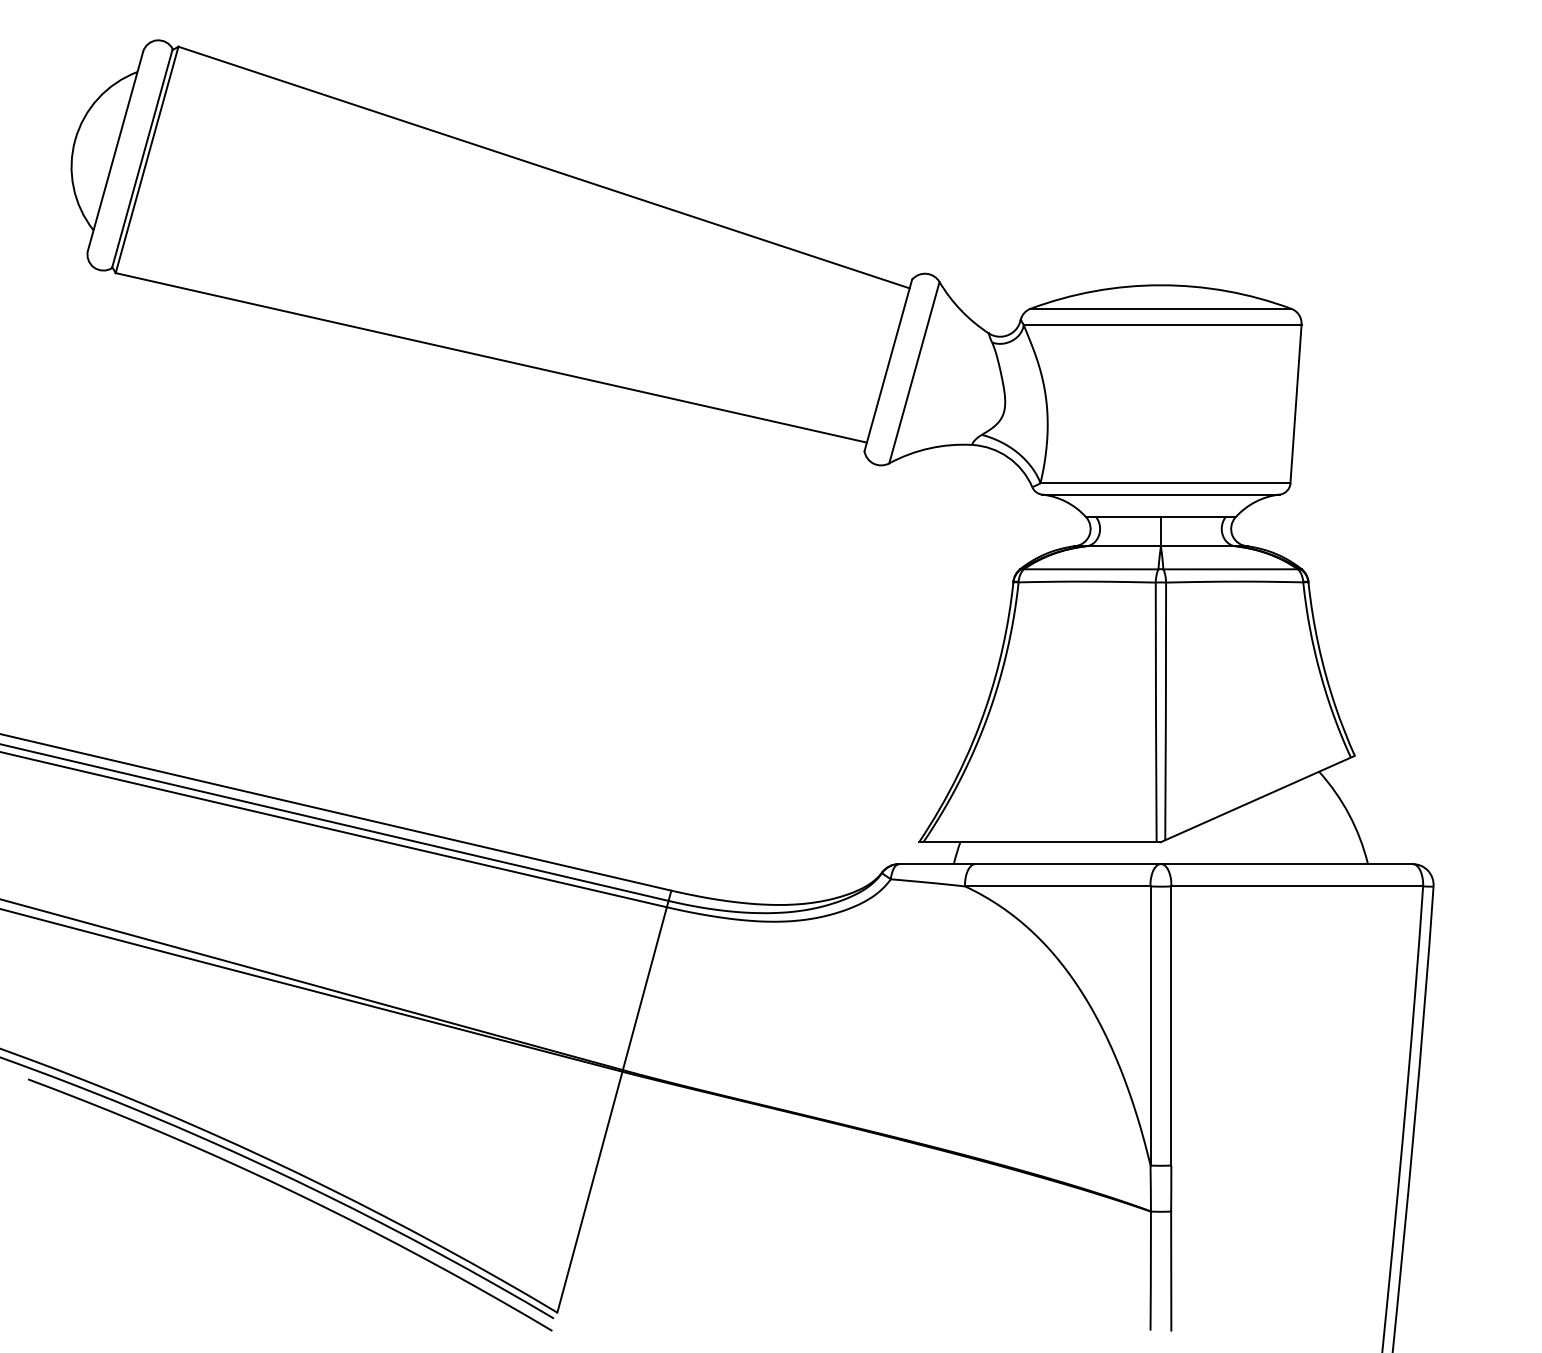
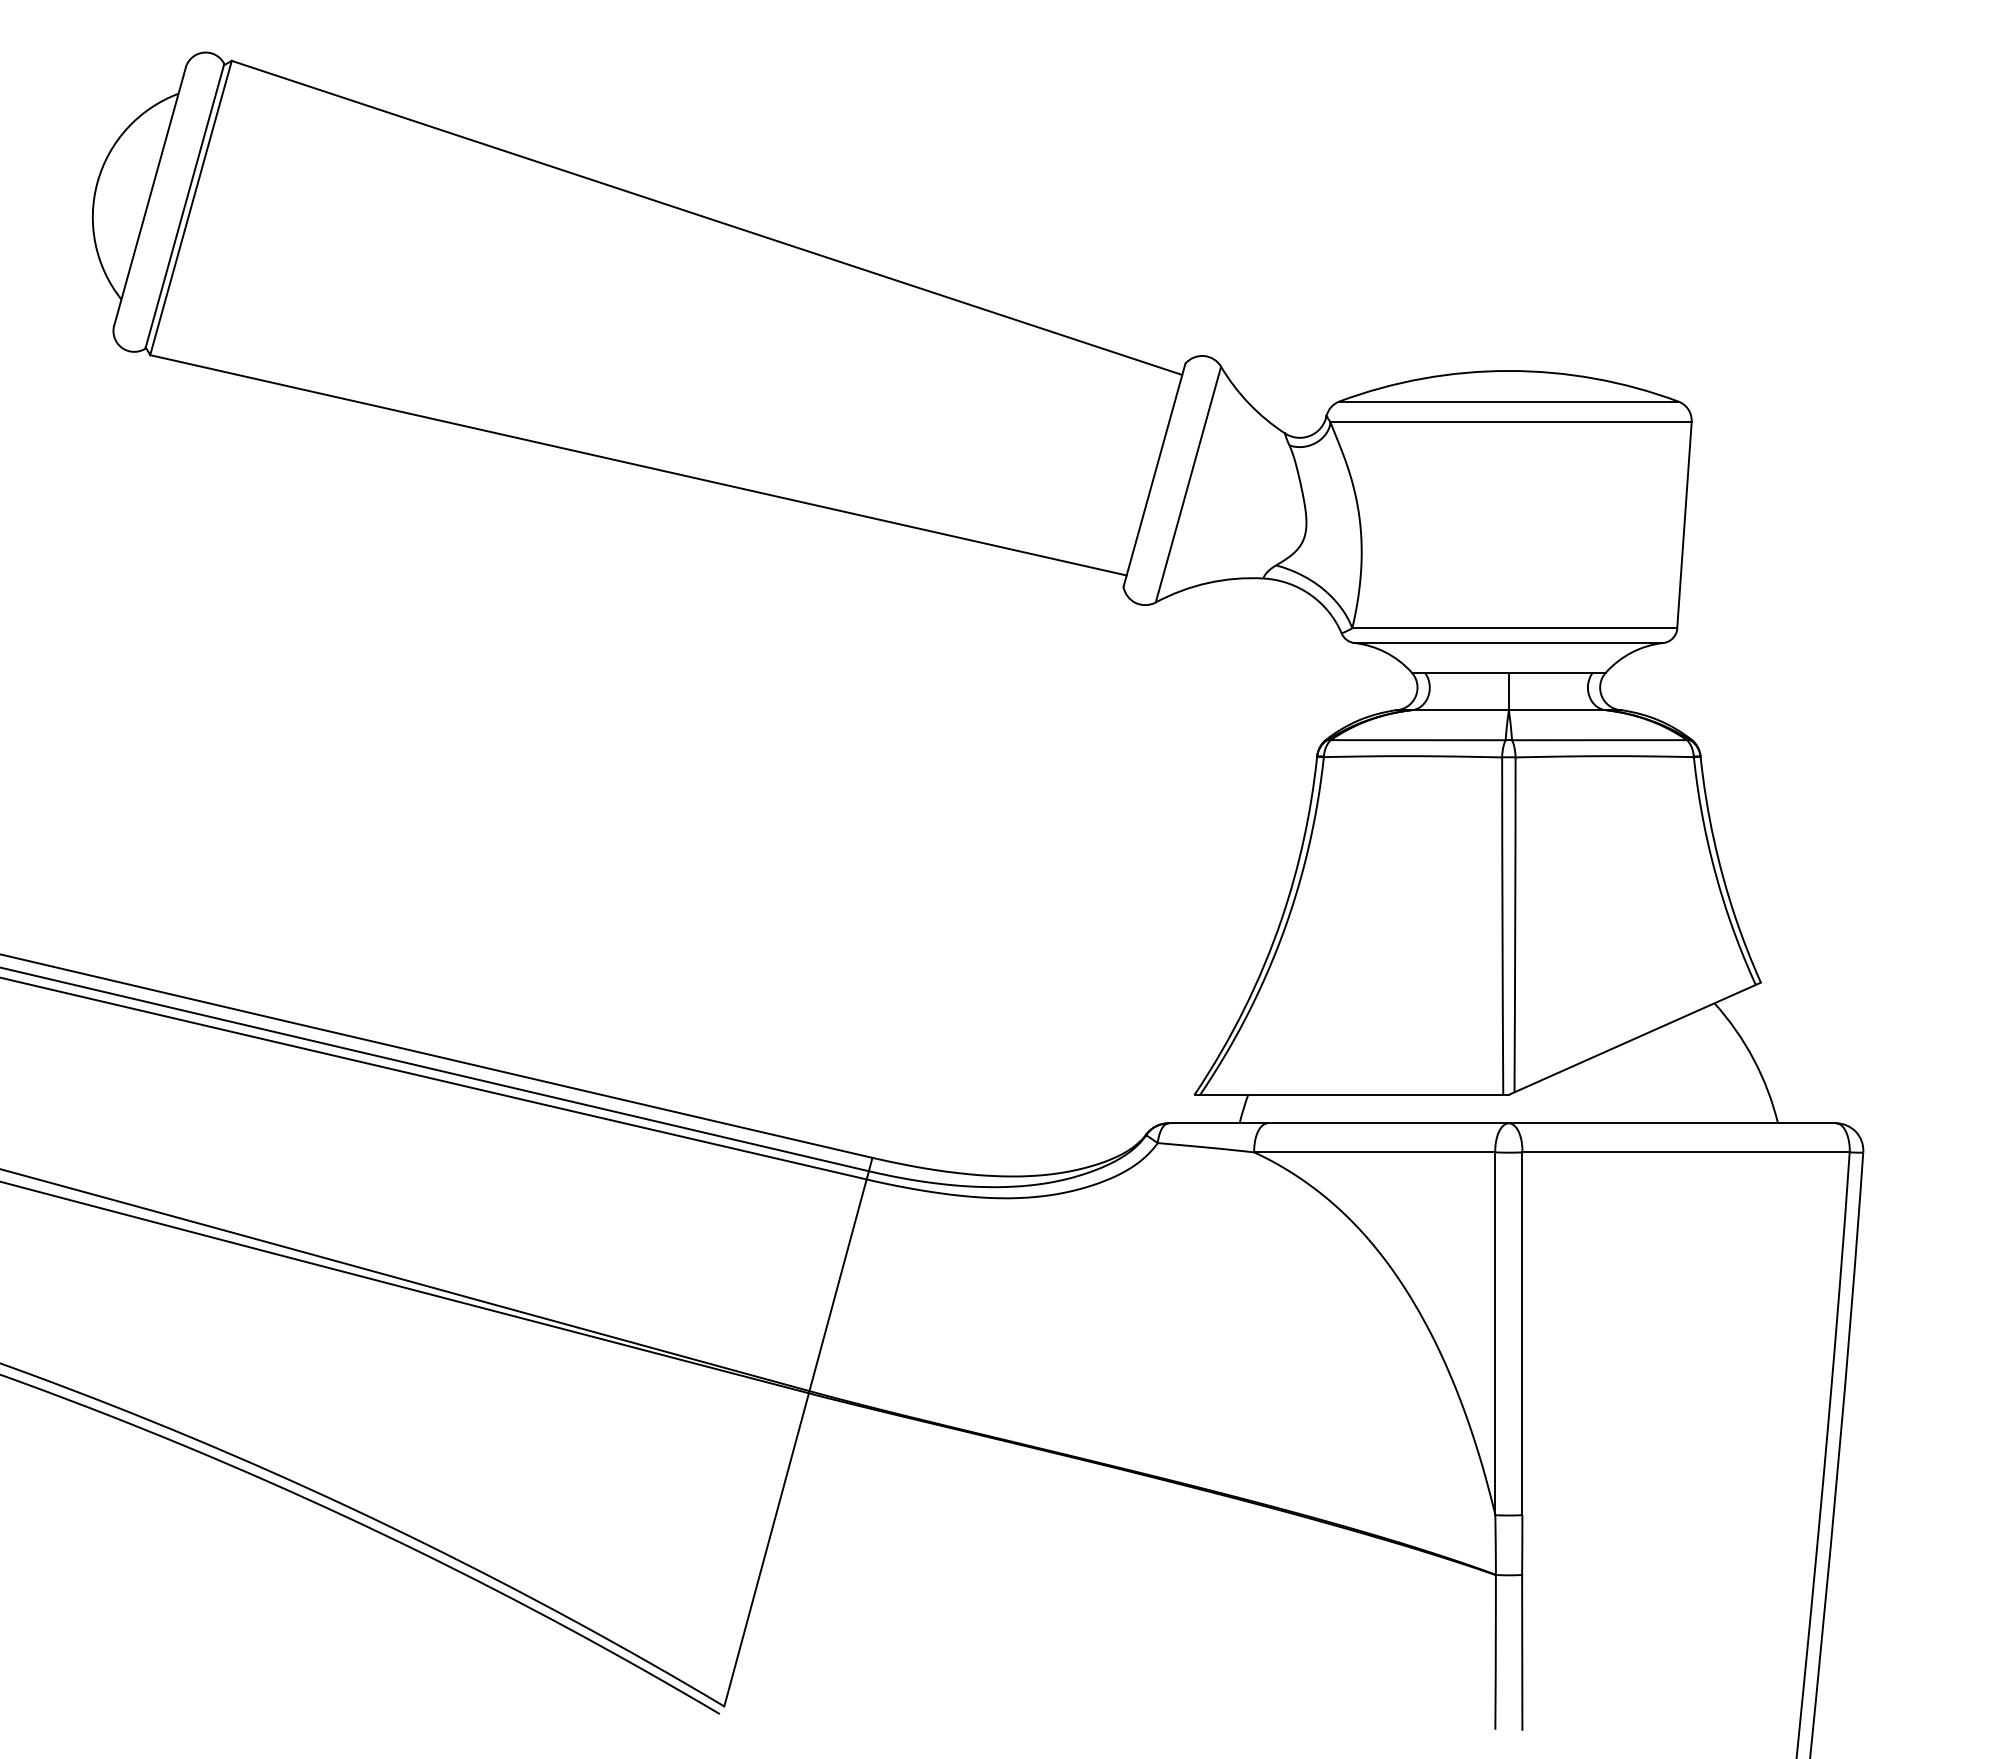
curve: (295, 1194) -> (384, 1552), removed

